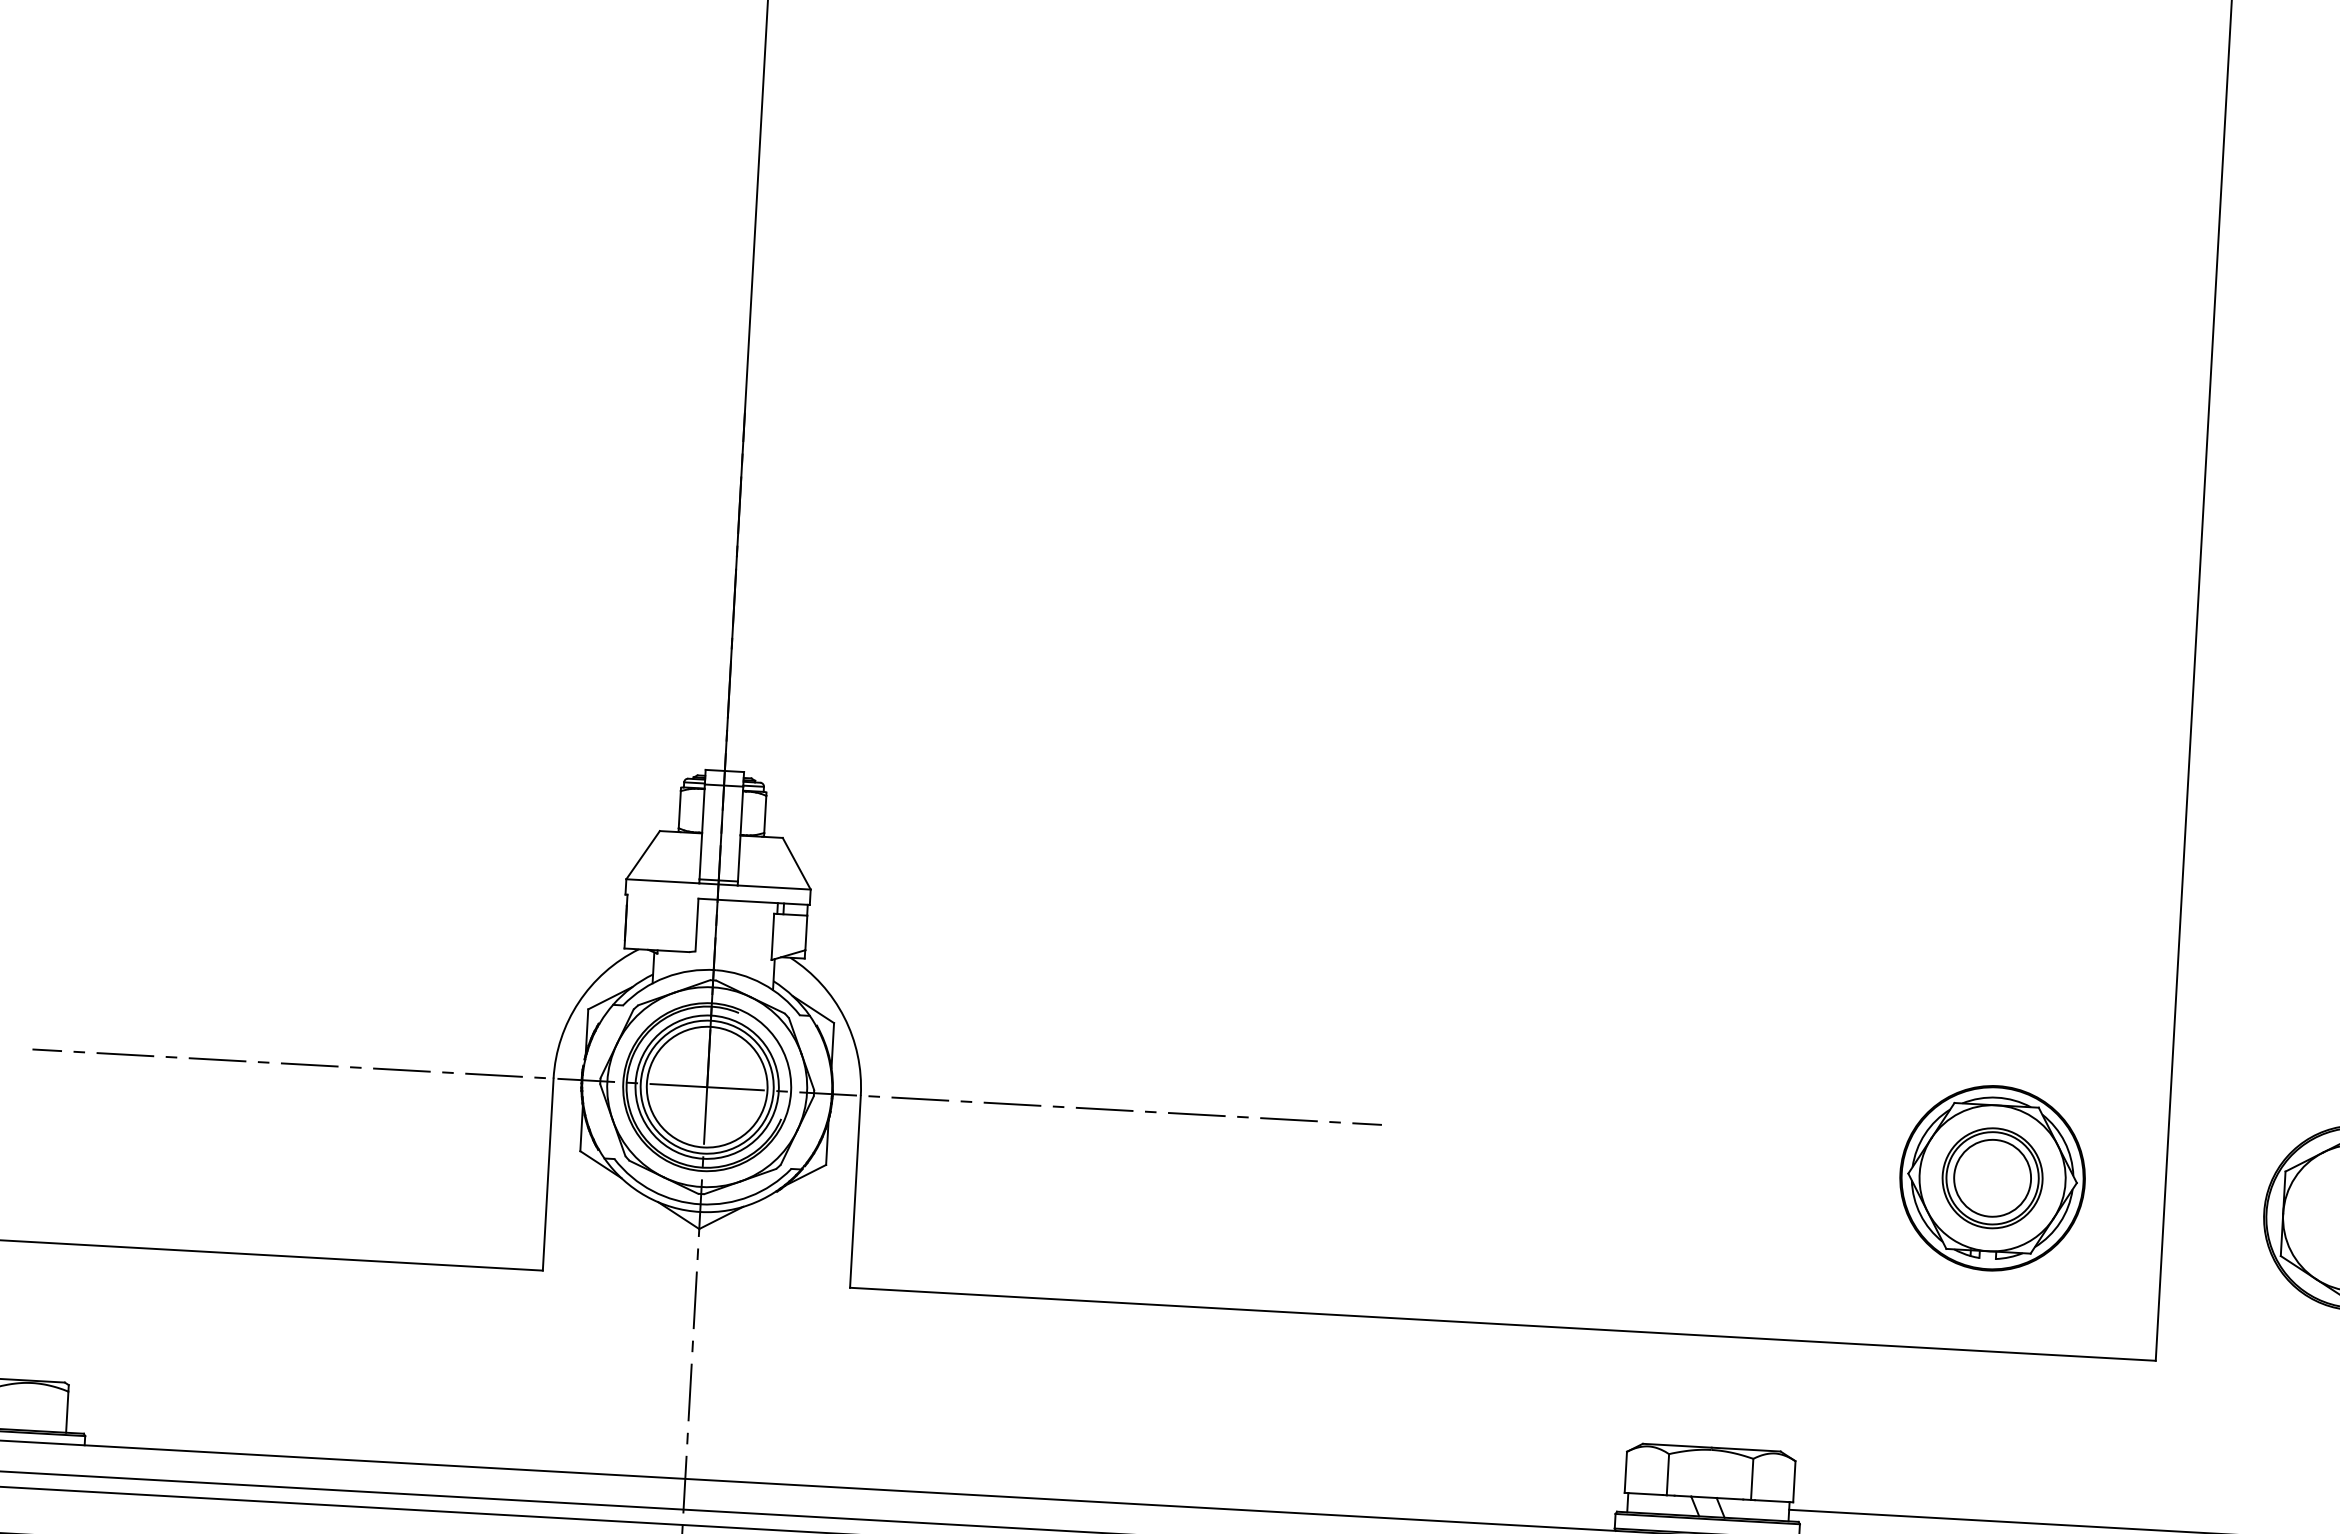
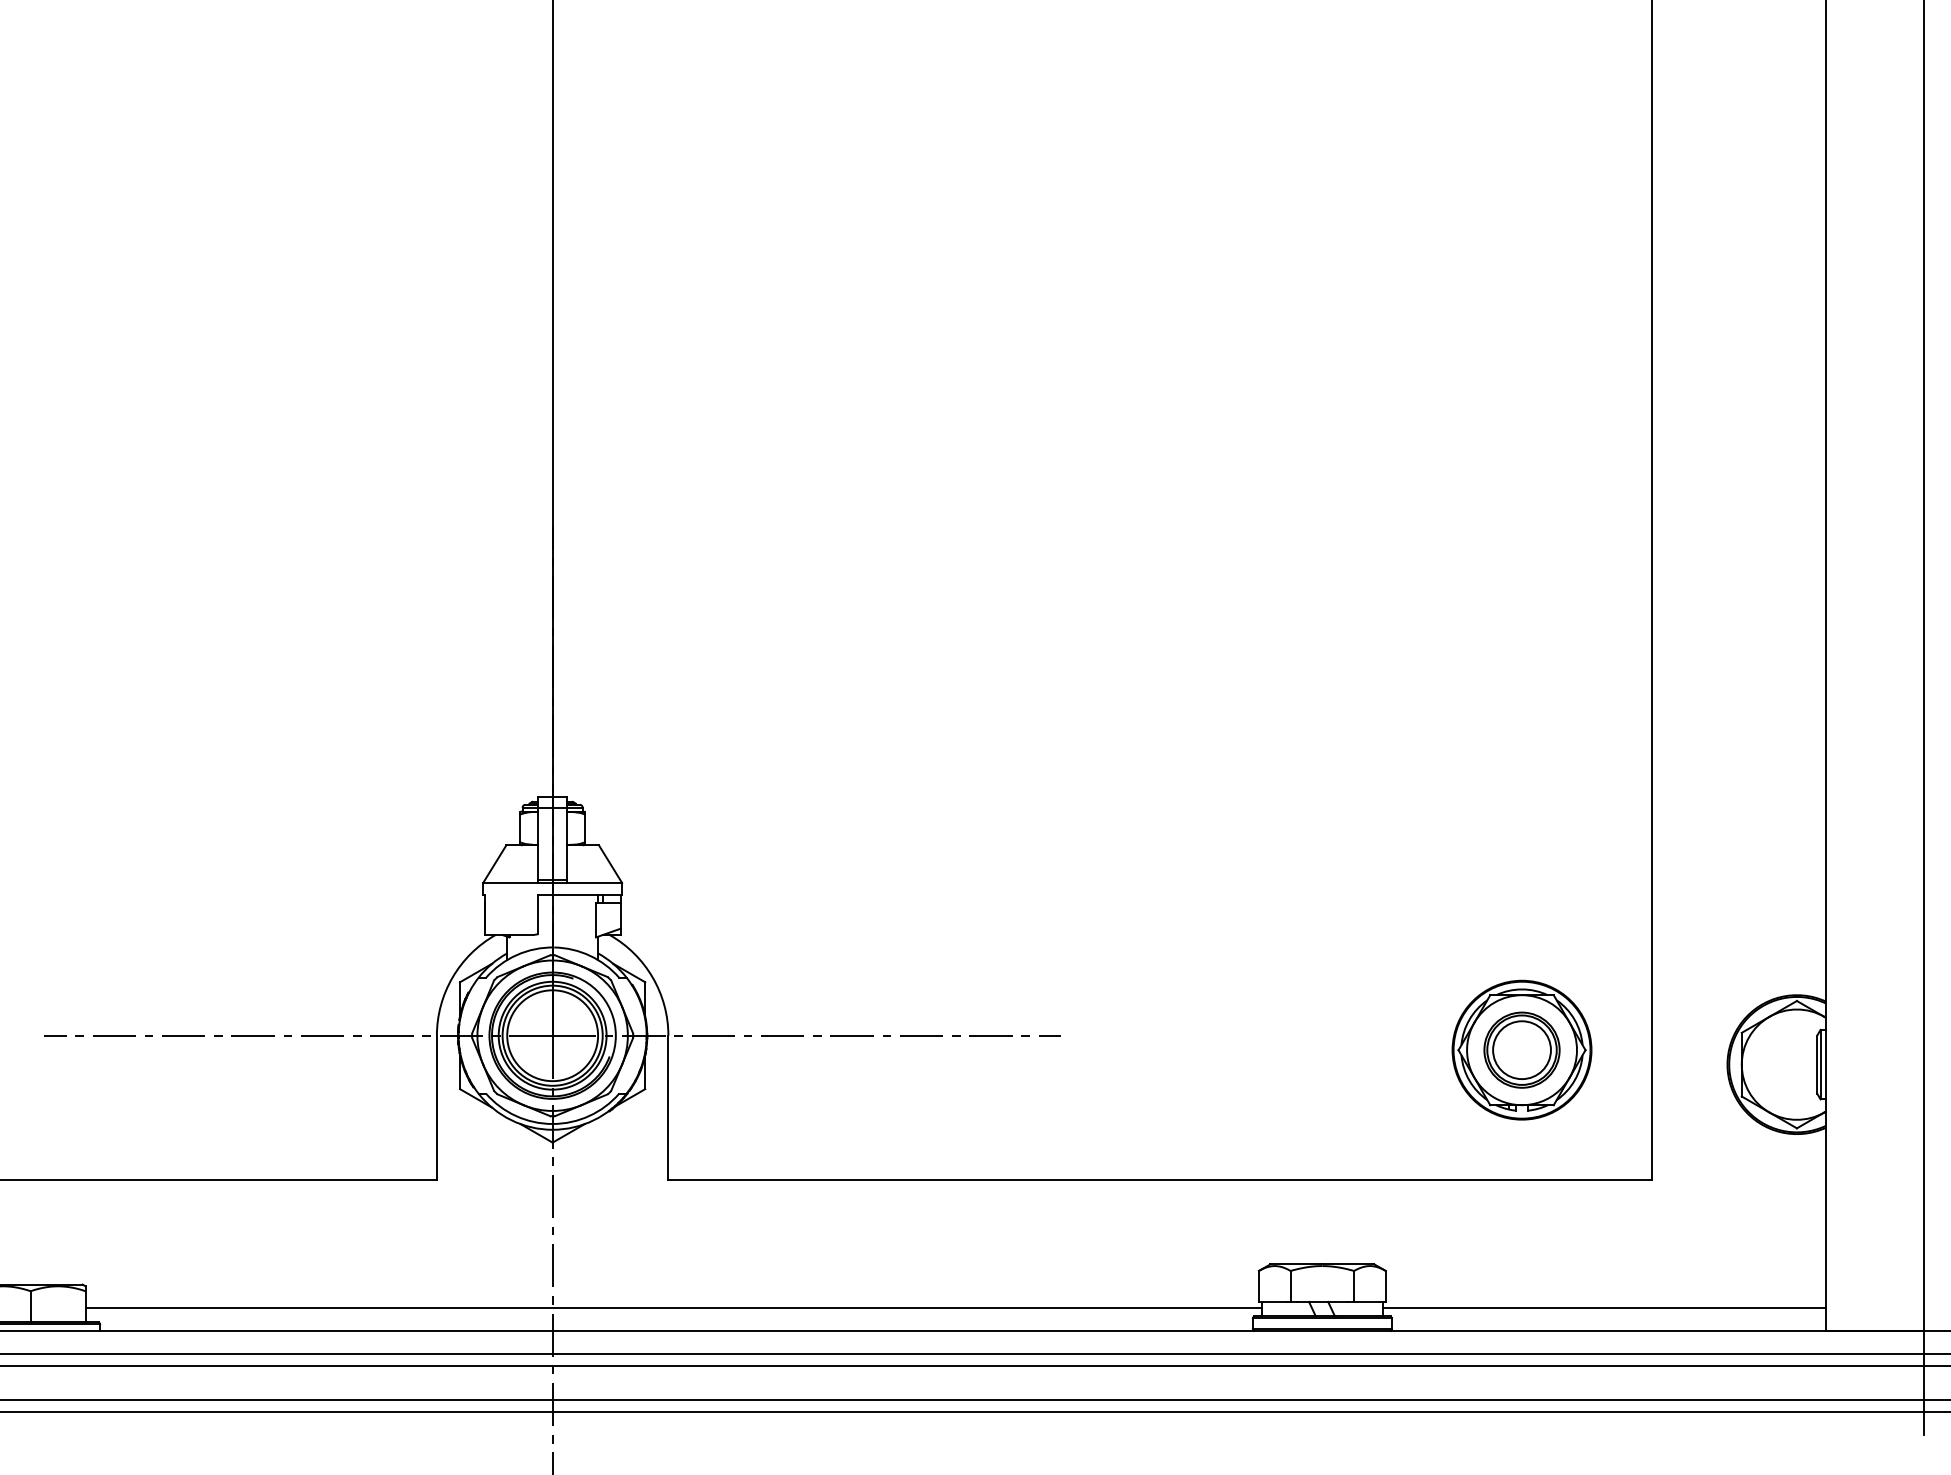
line: (847, 1456) -> (673, 1307), added

